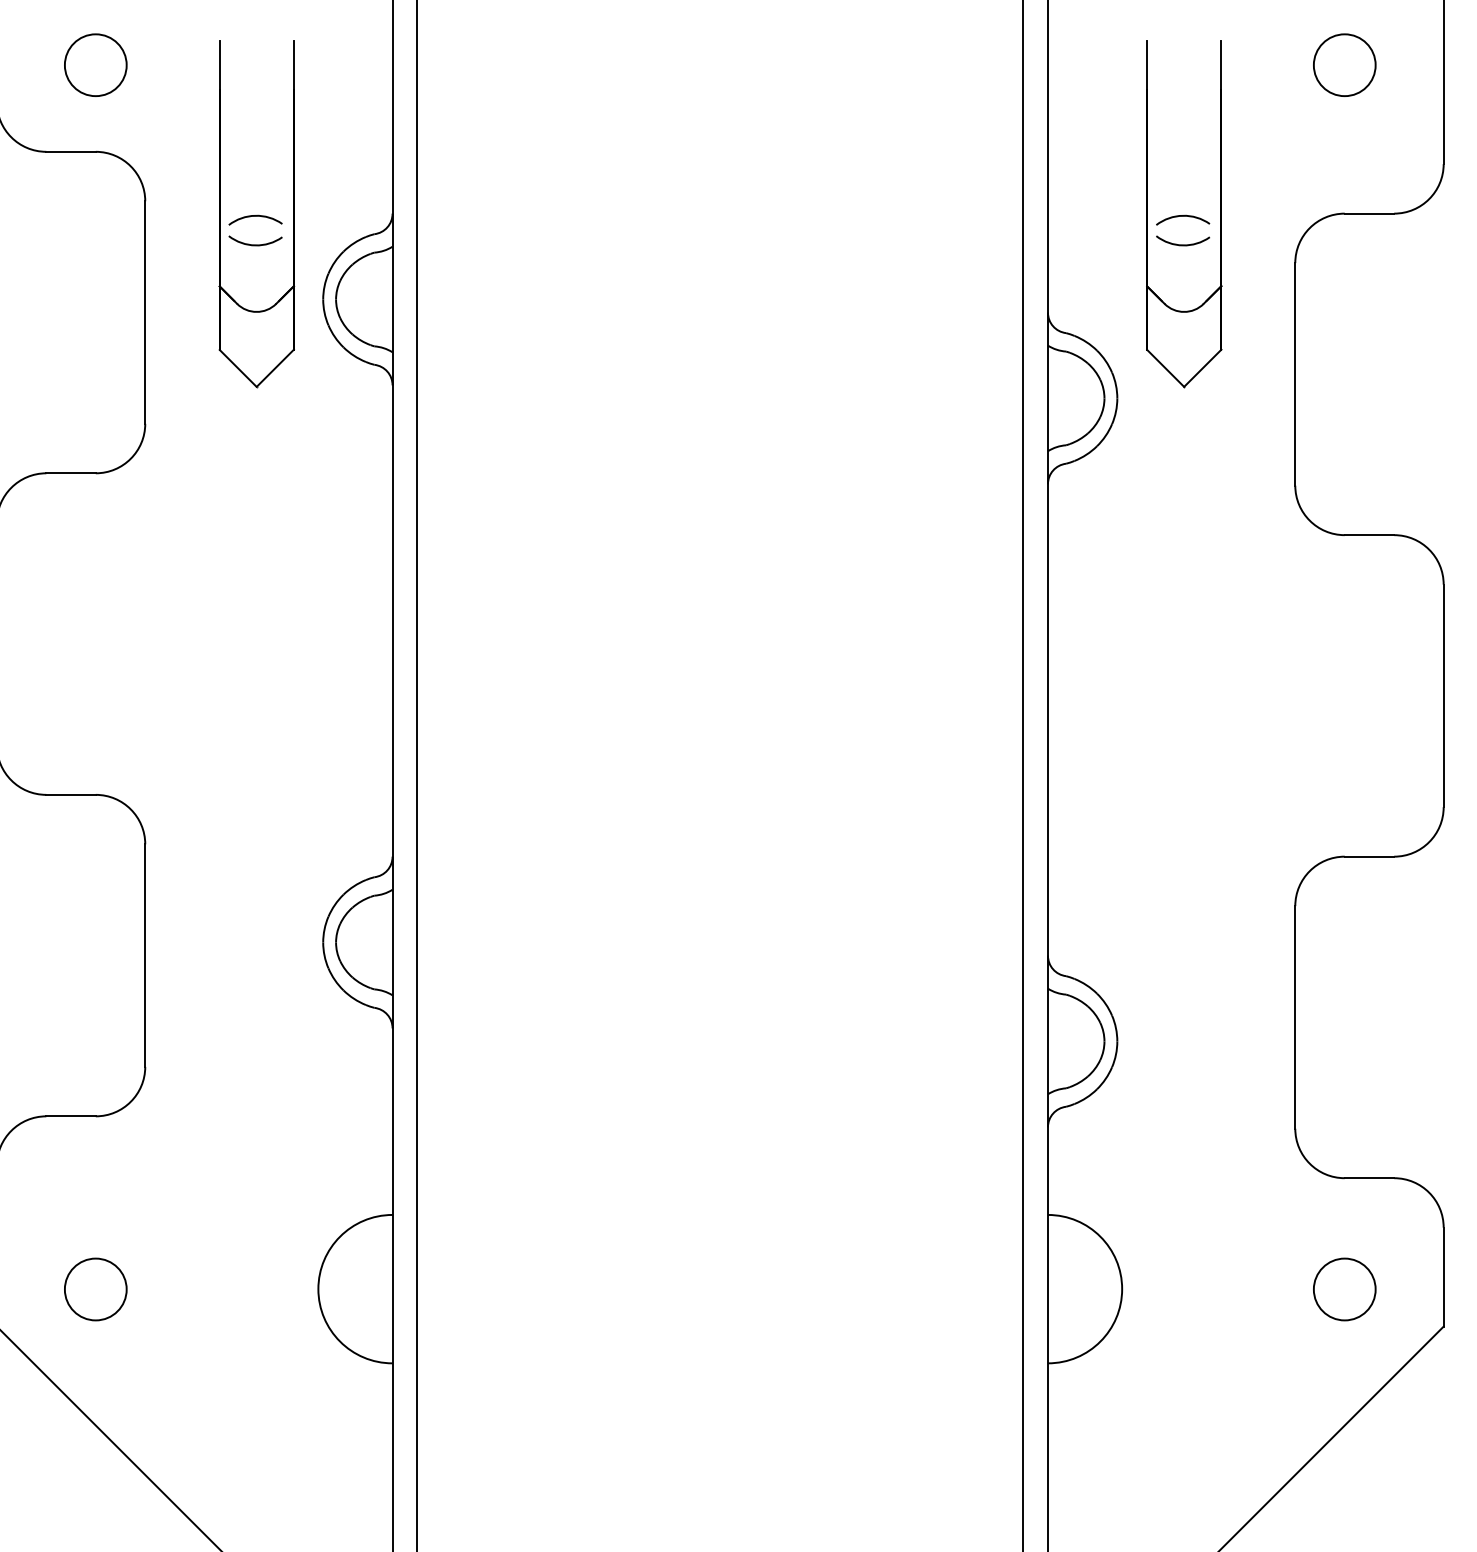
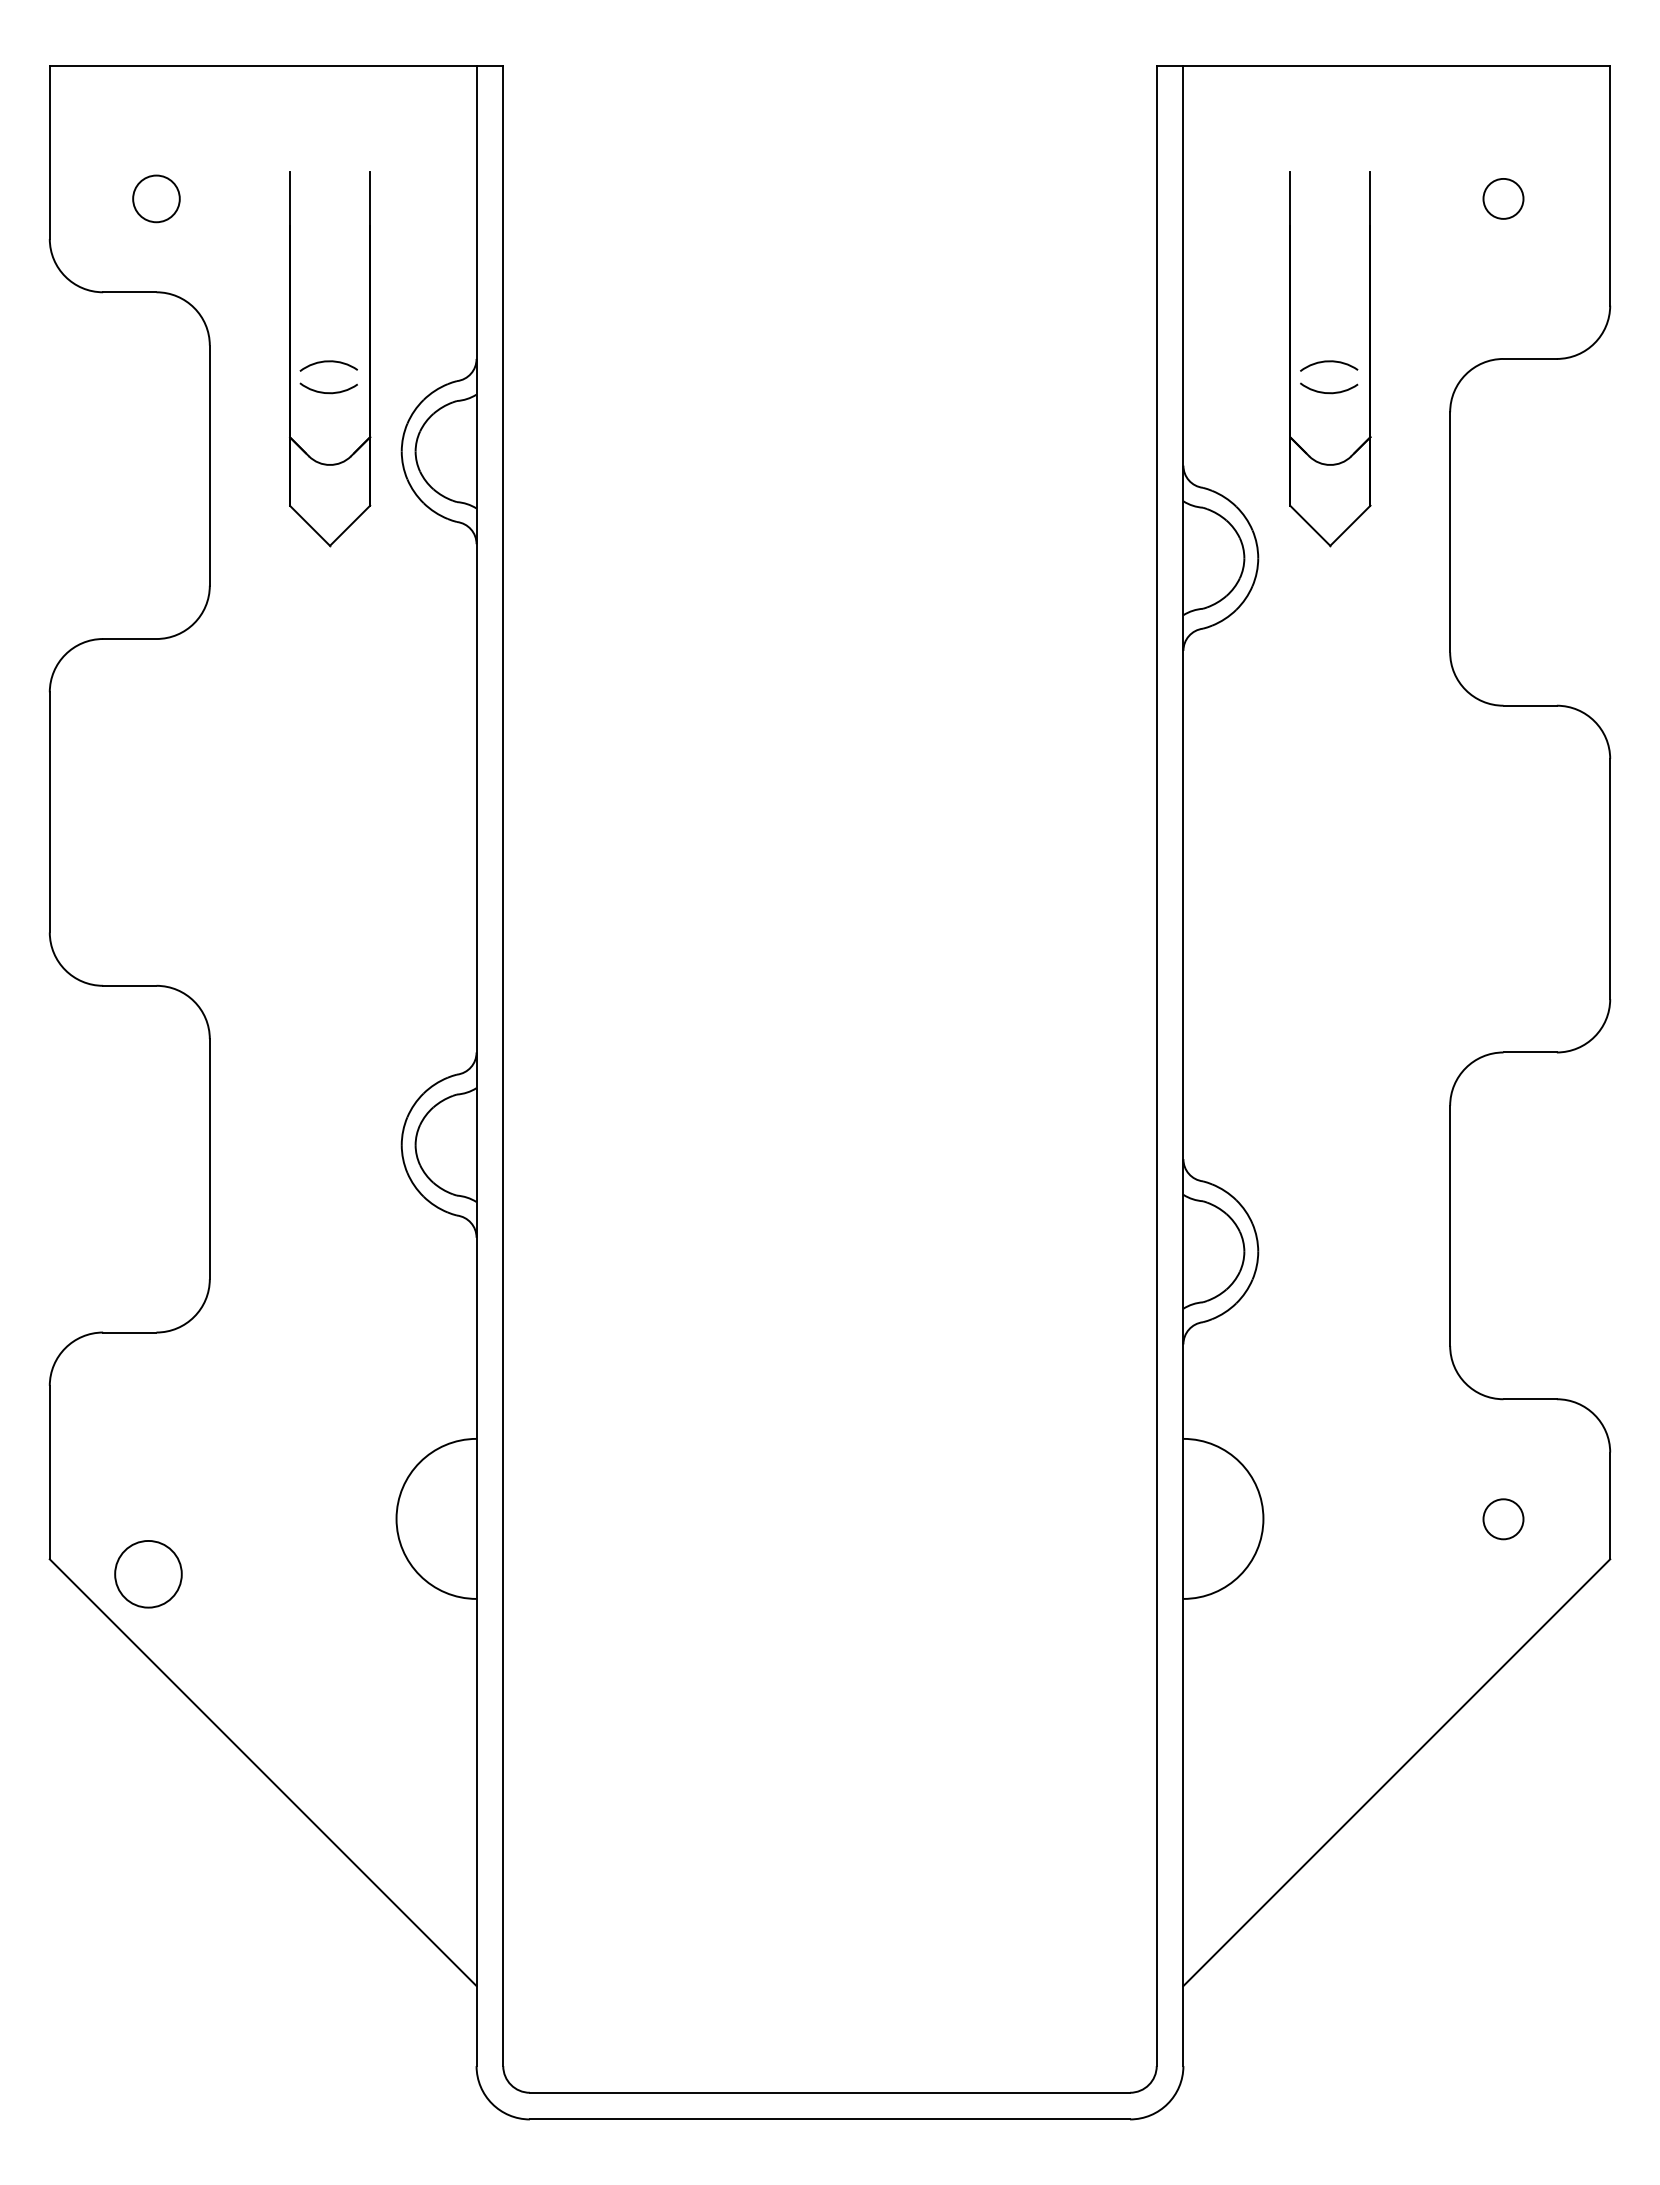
circle: (95, 64) -> (156, 198), size x0.7
circle: (1344, 64) -> (1503, 198), size x0.6
circle: (1344, 1288) -> (1503, 1518), size x0.6
circle: (95, 1289) -> (148, 1574), moved

